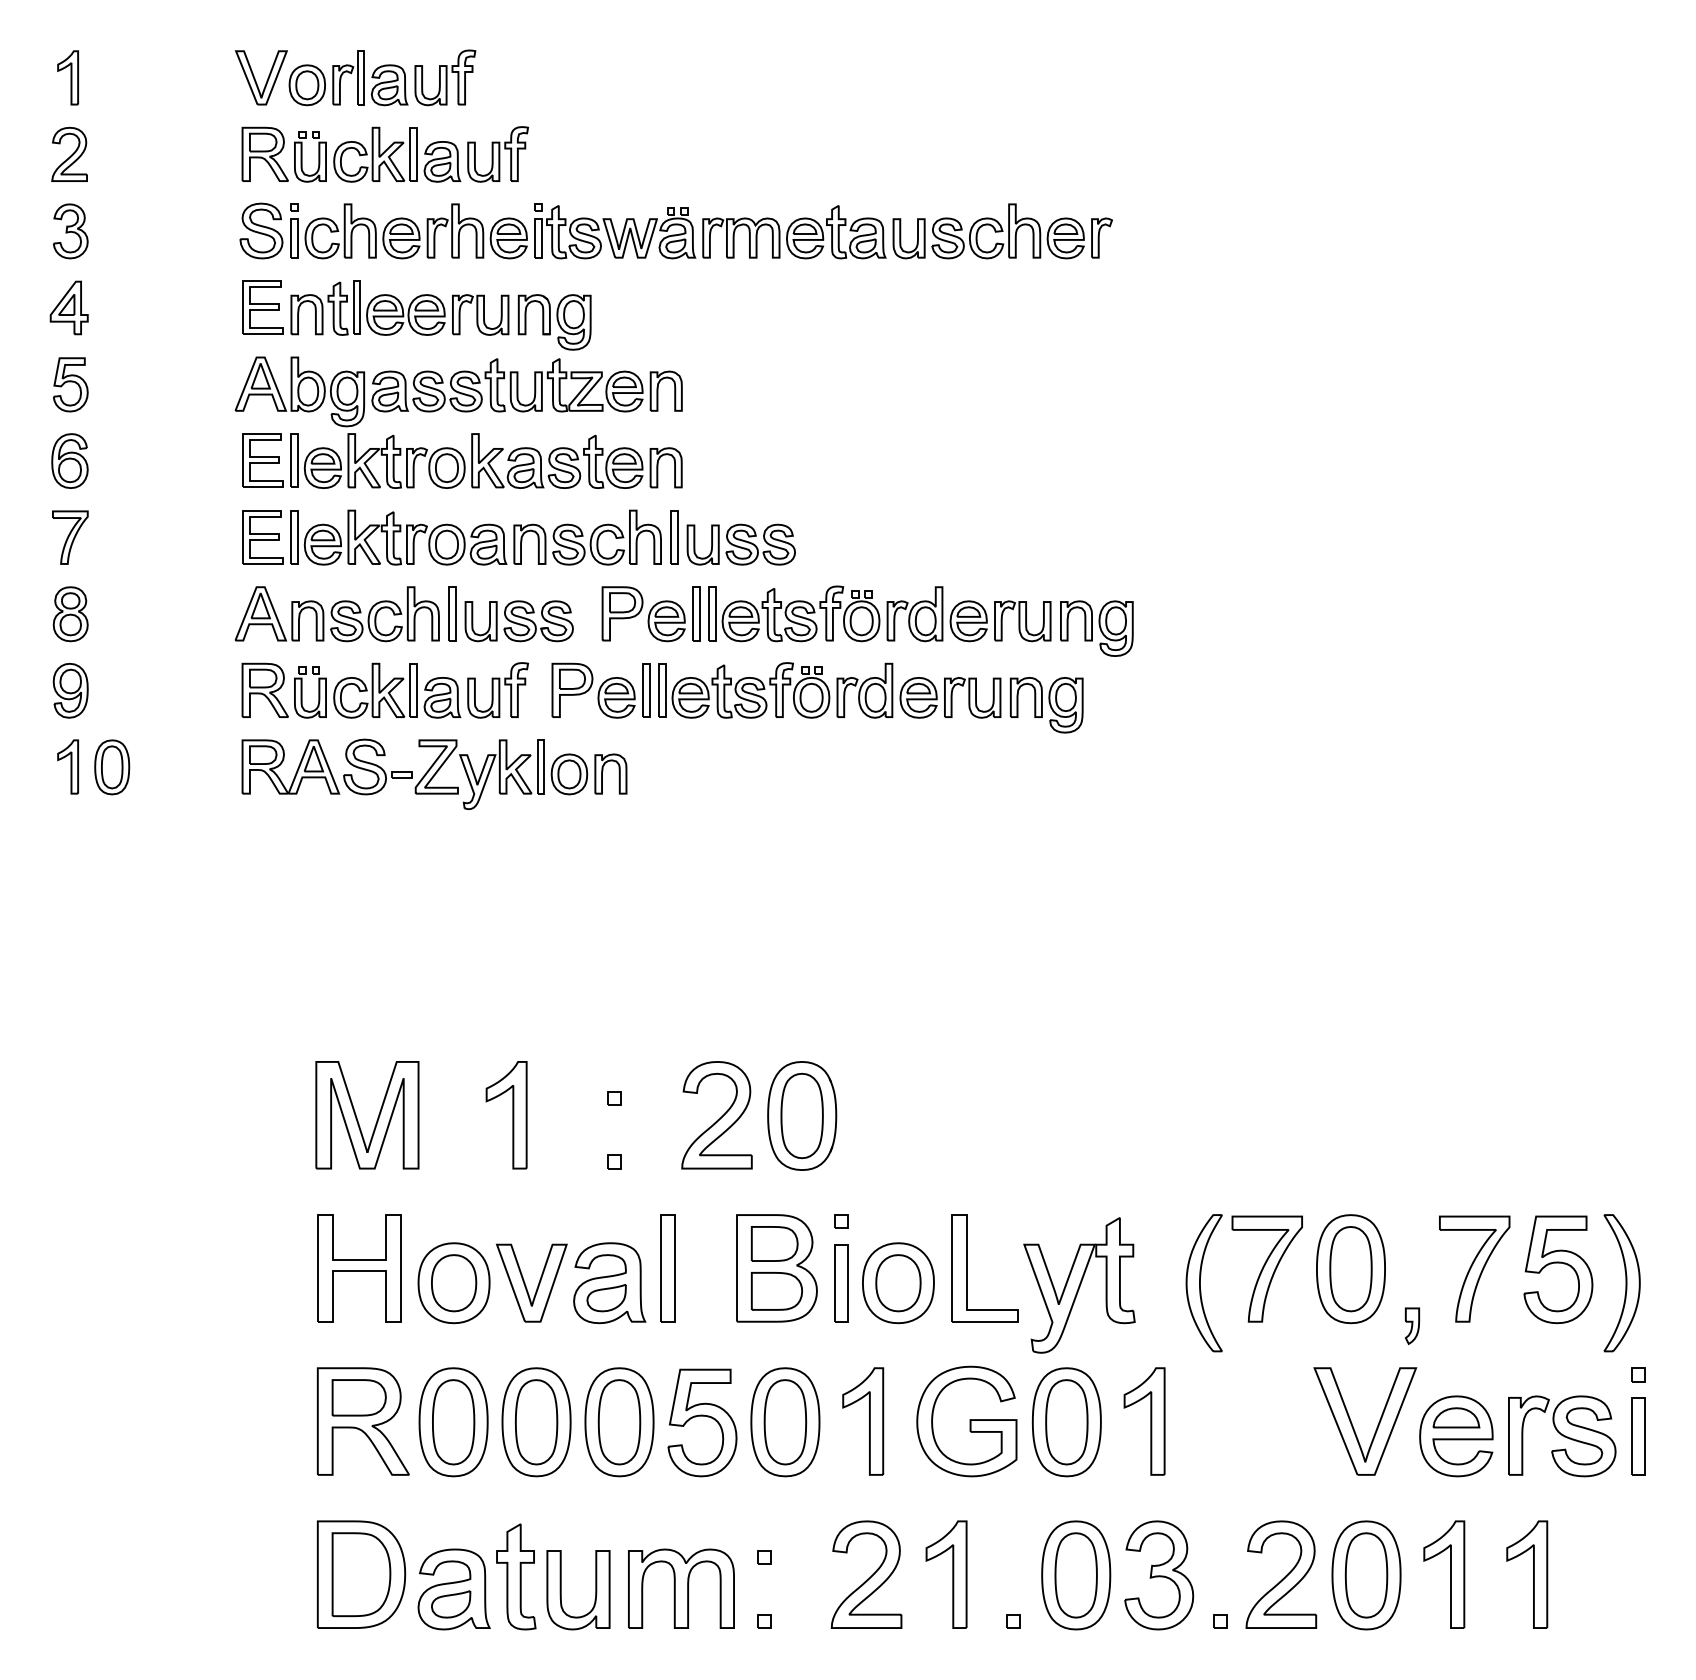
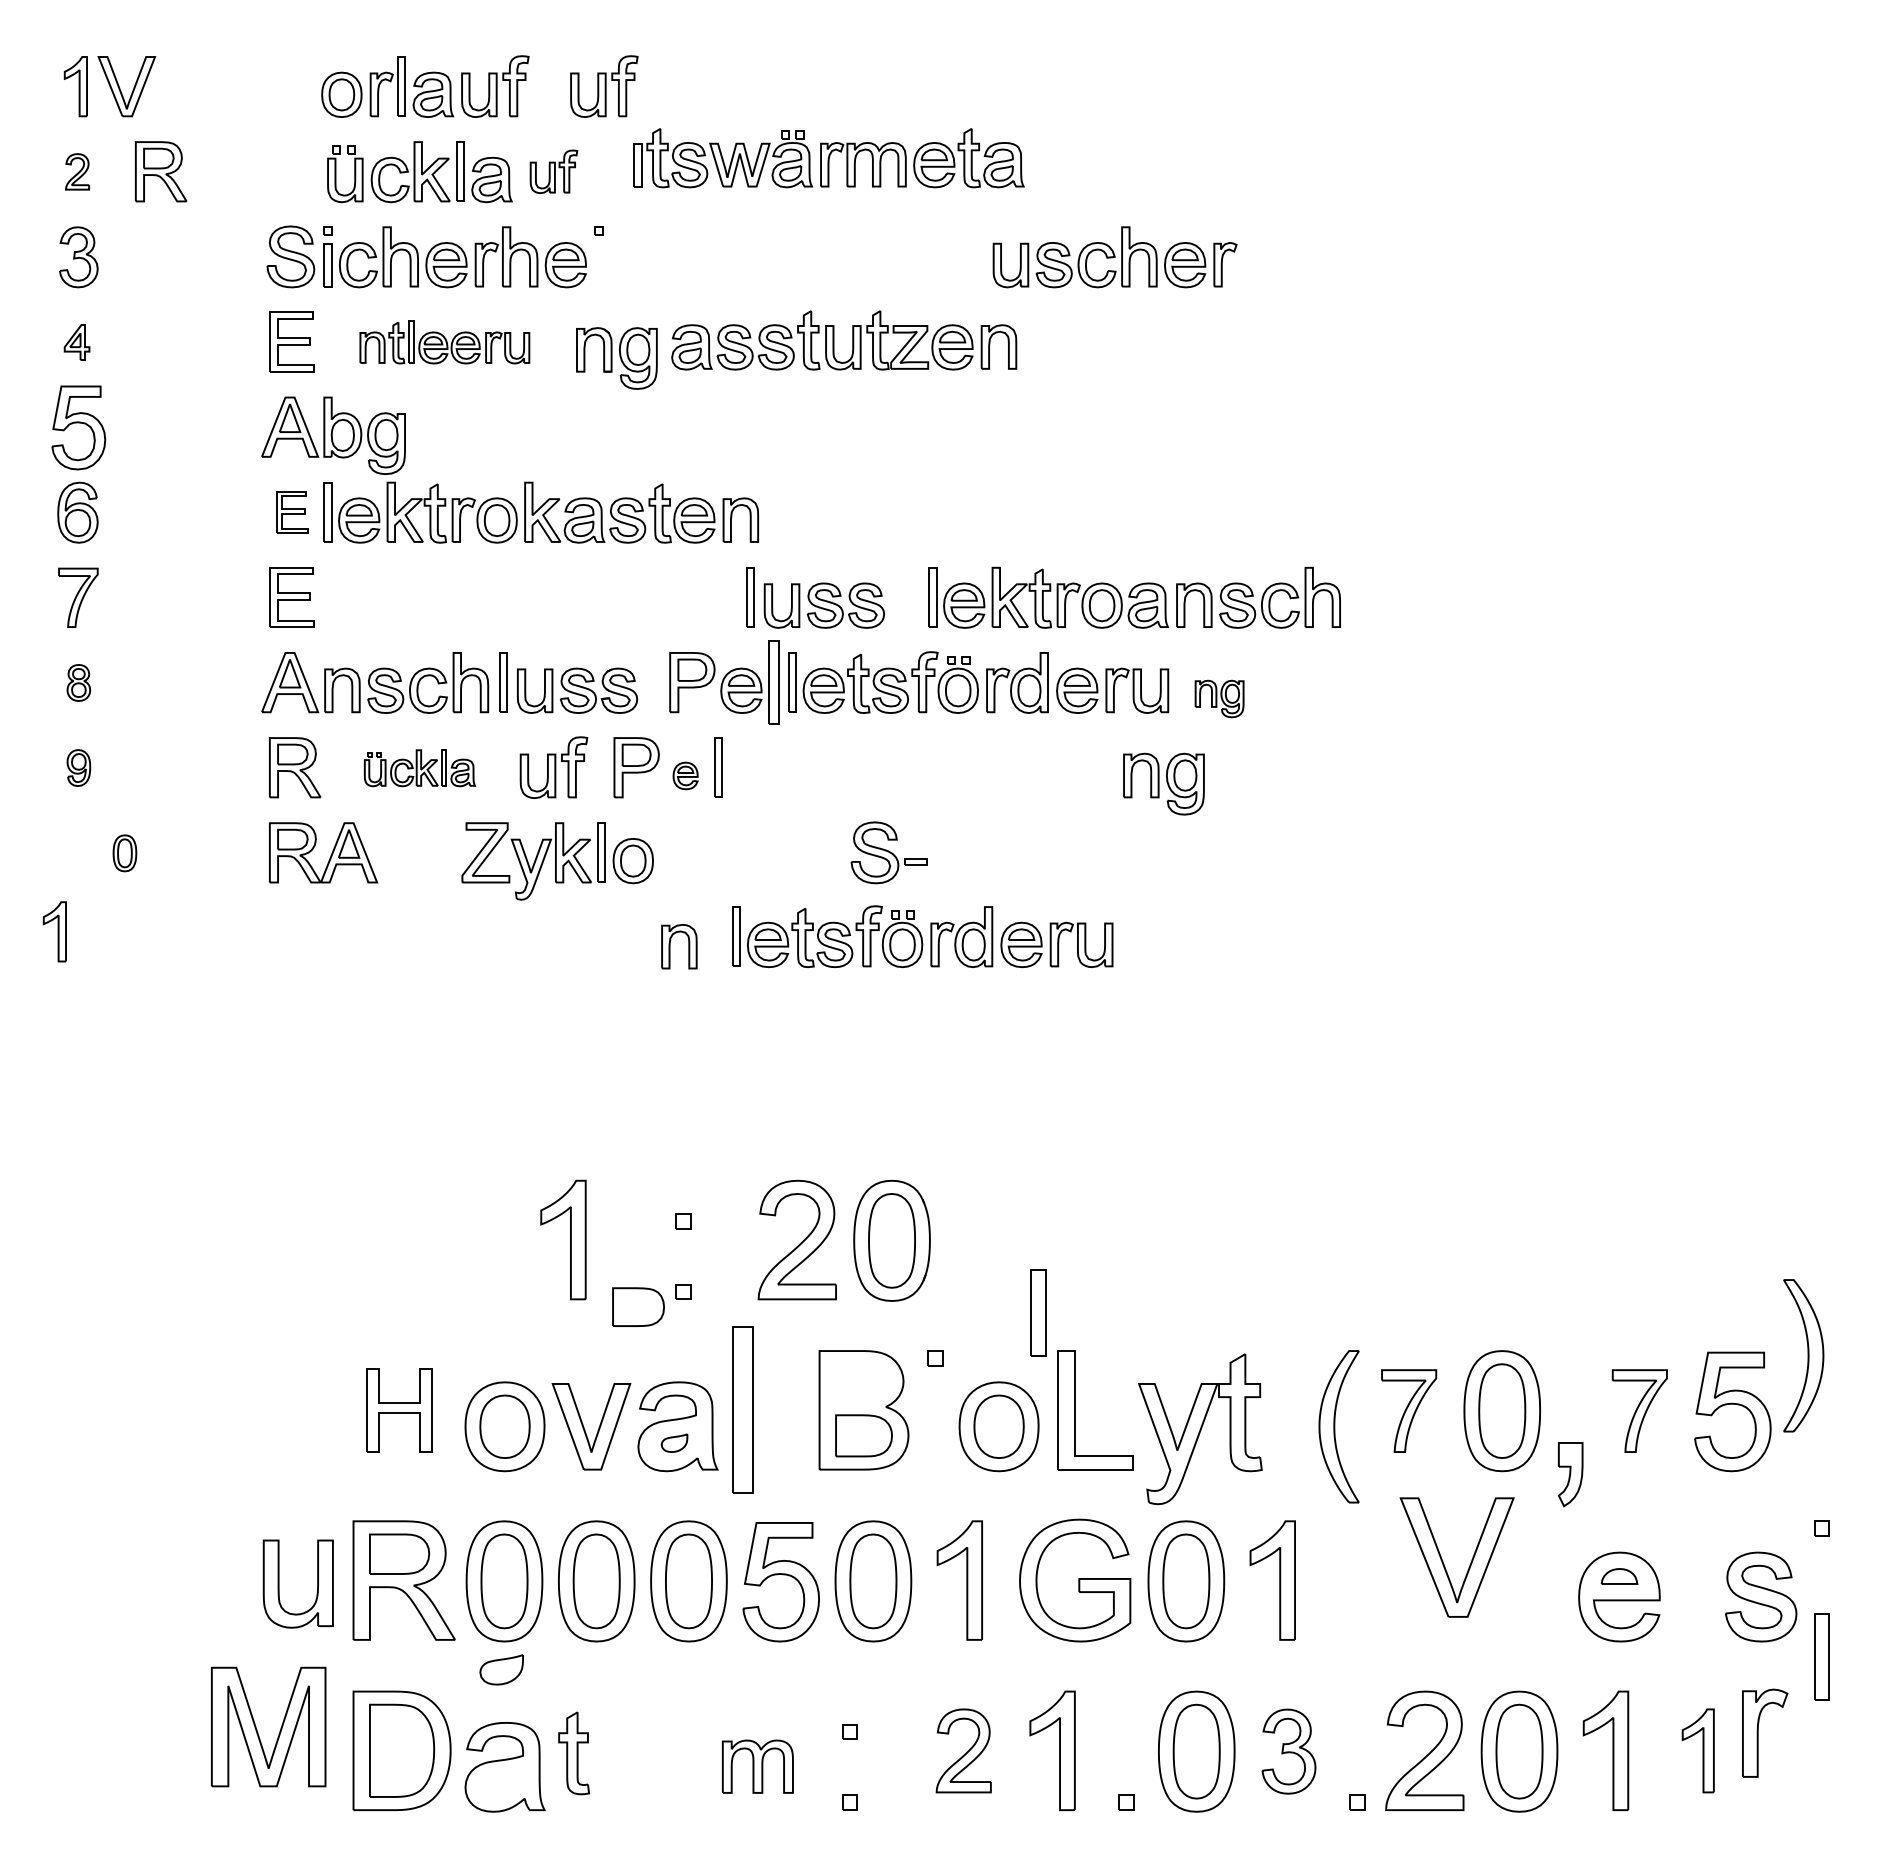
part: (543, 77) -> (604, 86), added
part: (255, 79) -> (120, 88), moved
part: (69, 154) -> (77, 171), size x0.6
part: (265, 154) -> (161, 171), moved
part: (497, 154) -> (553, 171), size x0.7
part: (709, 232) -> (828, 158), moved
part: (68, 308) -> (76, 342), size x0.6
part: (399, 308) -> (444, 342), size x0.7
part: (70, 384) -> (78, 427), size x1.4
part: (534, 385) -> (852, 340), moved
part: (262, 460) -> (291, 512), size x0.7
part: (476, 537) -> (1134, 597), moved
part: (70, 613) -> (78, 682), size x0.6
part: (696, 613) -> (774, 682), size x1.4
part: (1096, 628) -> (1219, 698), size x0.6
part: (70, 690) -> (78, 767), size x0.6
part: (829, 690) -> (922, 936), moved
part: (377, 691) -> (419, 768), size x0.6
part: (616, 697) -> (685, 775), size x0.6
part: (67, 766) -> (54, 931), moved
part: (377, 766) -> (888, 852), moved
part: (111, 767) -> (124, 853), size x0.6
part: (602, 773) -> (670, 946), moved
part: (357, 1117) -> (257, 1729), moved
part: (774, 1243) -> (638, 1306), moved
part: (359, 1268) -> (399, 1410), size x0.7
part: (667, 1268) -> (742, 1410), size x1.4
part: (1266, 1268) -> (1408, 1410), size x0.7
part: (1474, 1268) -> (1639, 1410), size x0.7
part: (841, 1282) -> (1038, 1312), moved
part: (1621, 1282) -> (1803, 1355), moved
part: (606, 1297) -> (674, 1442), size x0.6
part: (1412, 1326) -> (1570, 1474), size x1.6
part: (1456, 1417) -> (1619, 1576), size x0.7
part: (1353, 1426) -> (1444, 1563), moved
part: (1522, 1434) -> (1758, 1732), moved
part: (1638, 1435) -> (1821, 1656), moved
part: (866, 1574) -> (963, 1750), size x0.7
part: (1527, 1574) -> (1698, 1750), size x0.7
part: (1158, 1575) -> (1288, 1751), size x0.7
part: (515, 1577) -> (573, 1753), size x0.7
part: (681, 1588) -> (757, 1766), size x0.6
part: (561, 1589) -> (279, 1583), moved
part: (450, 1604) -> (501, 1669), moved

